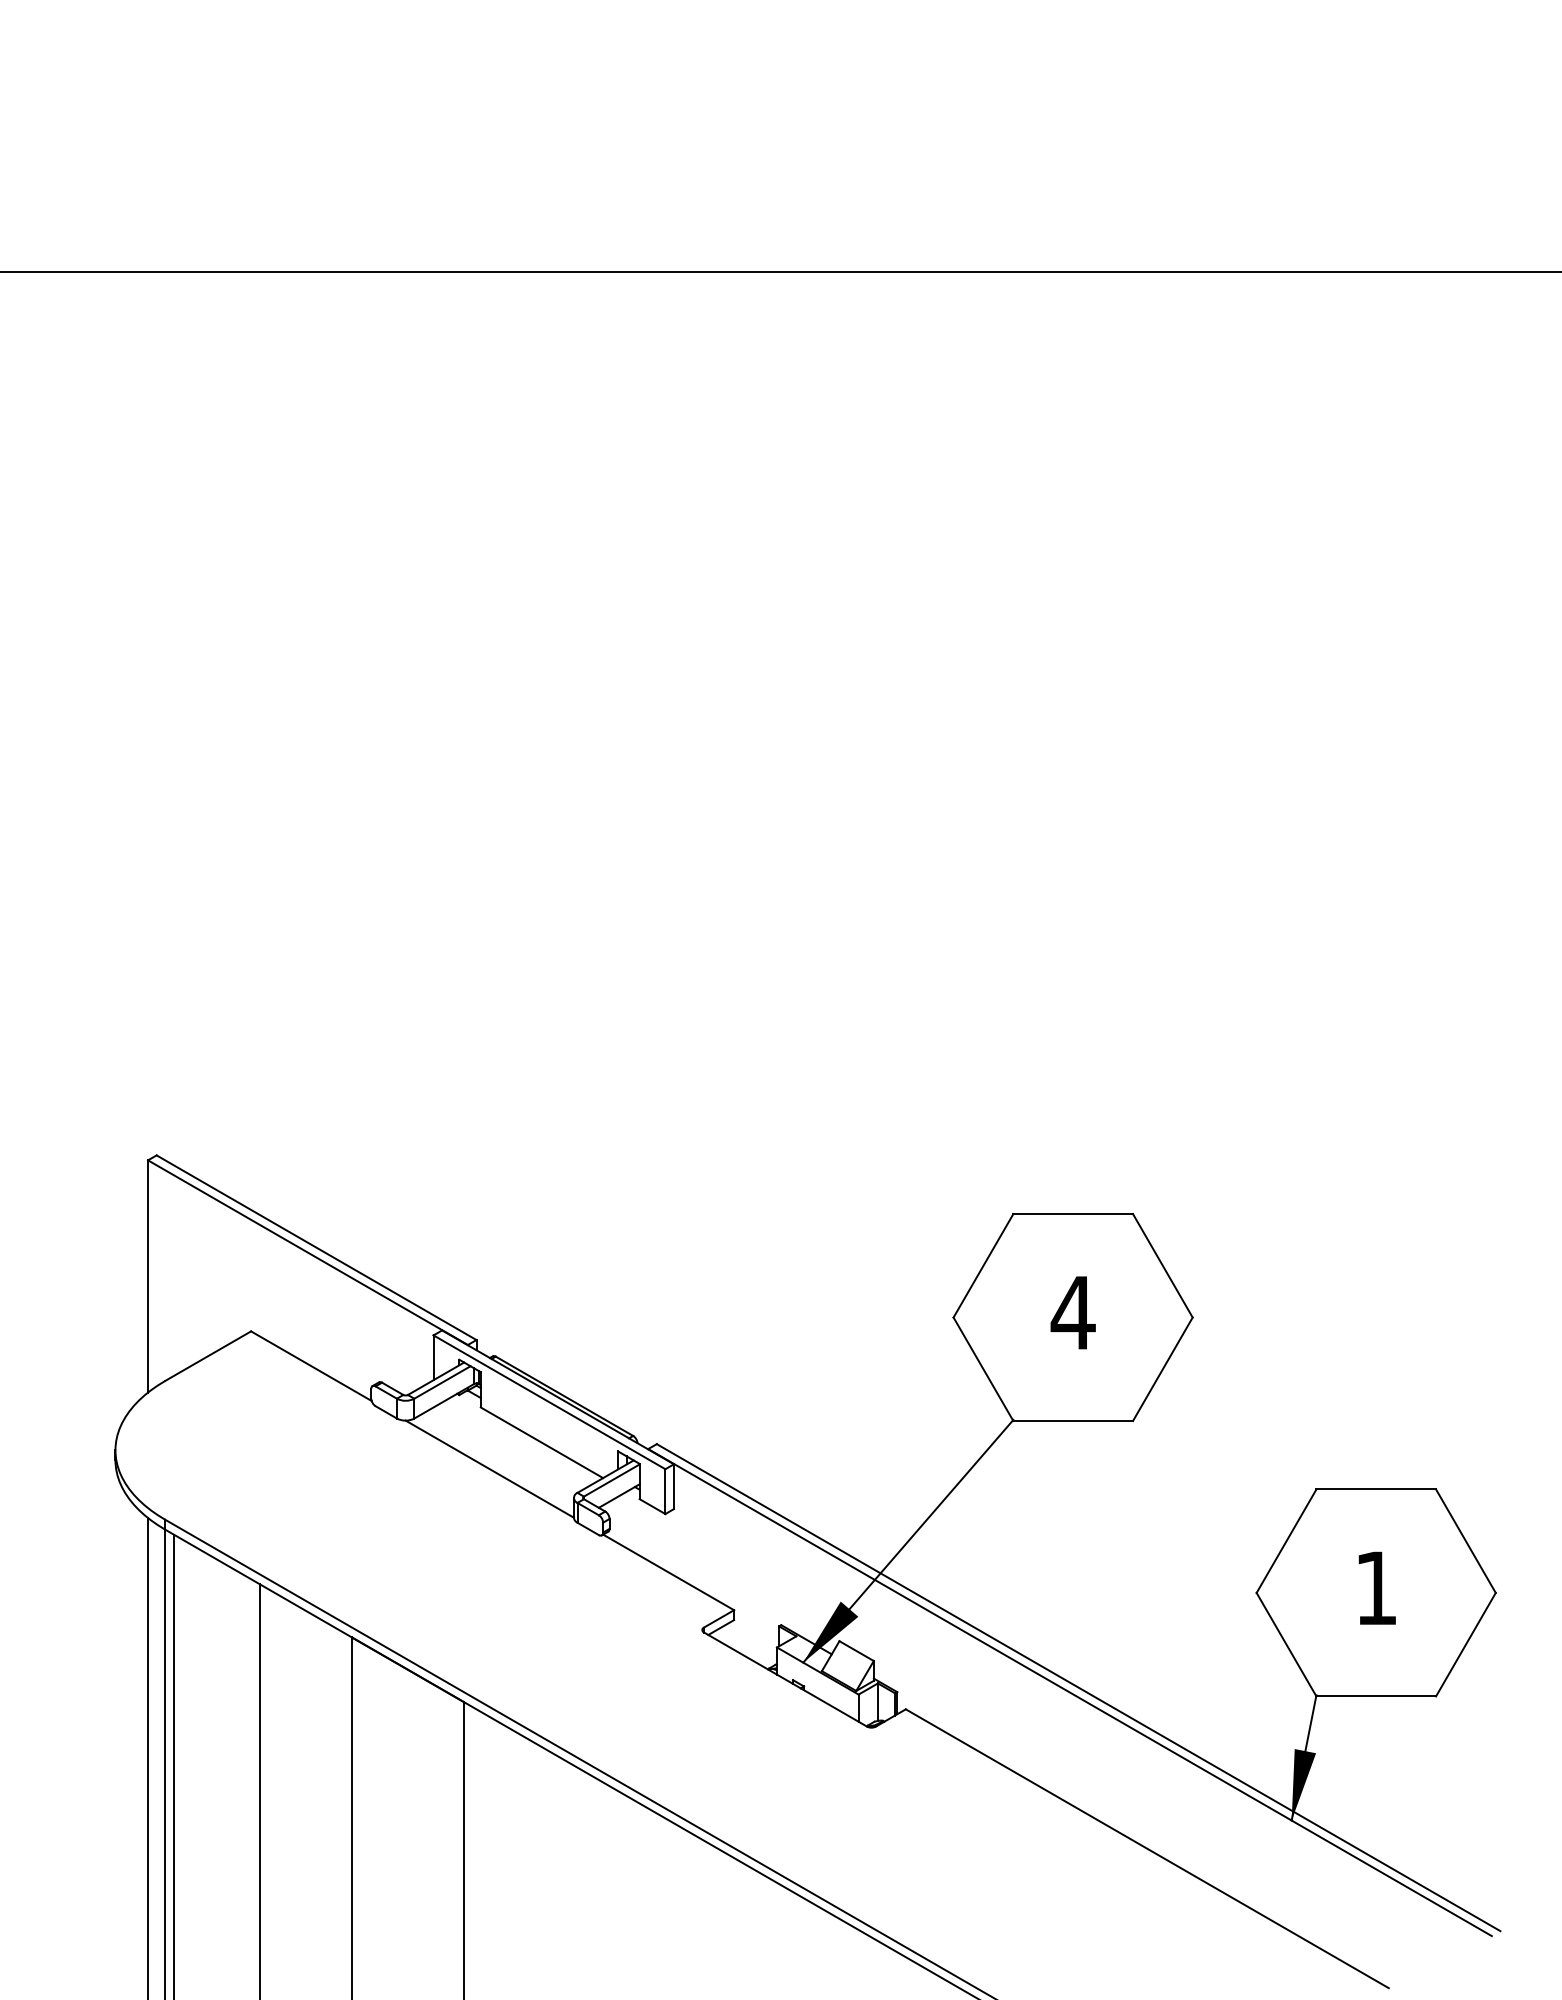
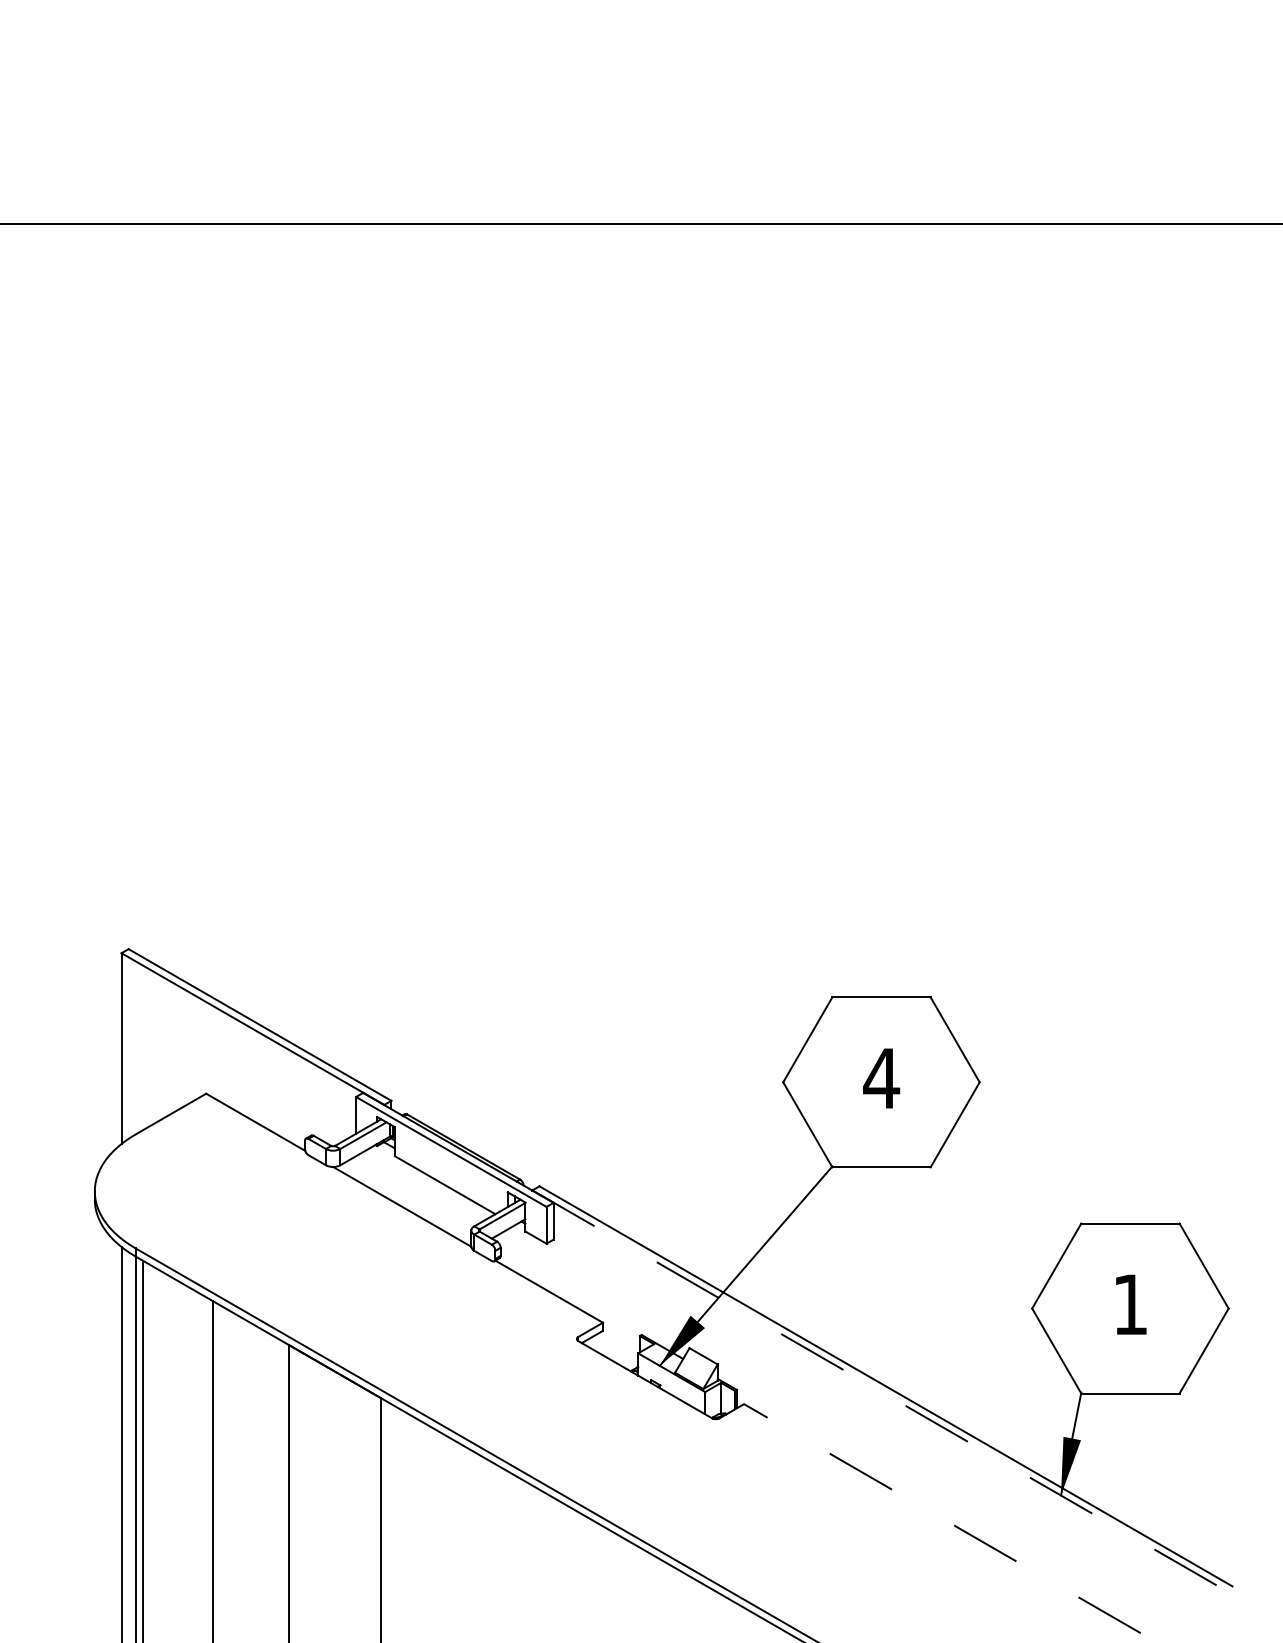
line: (1070, 1692) -> (879, 1390), solid -> dashed
line: (1146, 1848) -> (941, 1518), solid -> dashed

